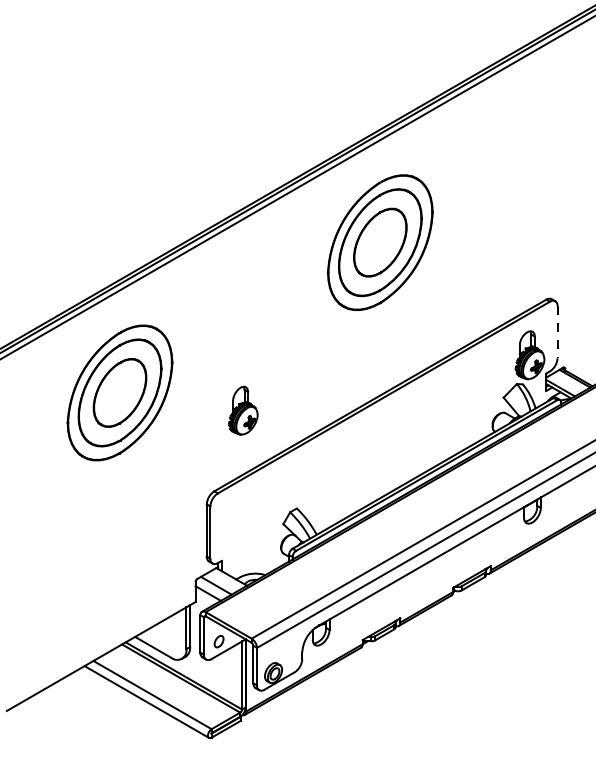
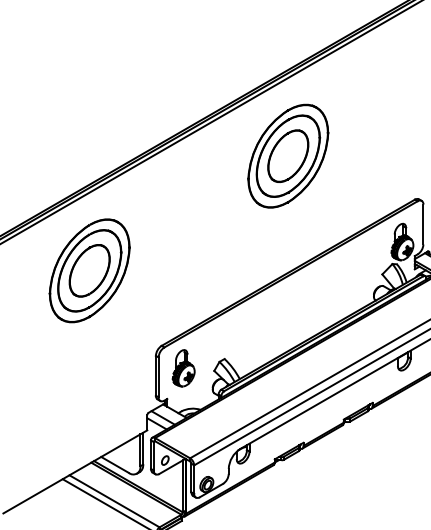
line: (557, 332) -> (423, 224), dashed -> solid
part: (243, 410) -> (183, 368), moved

